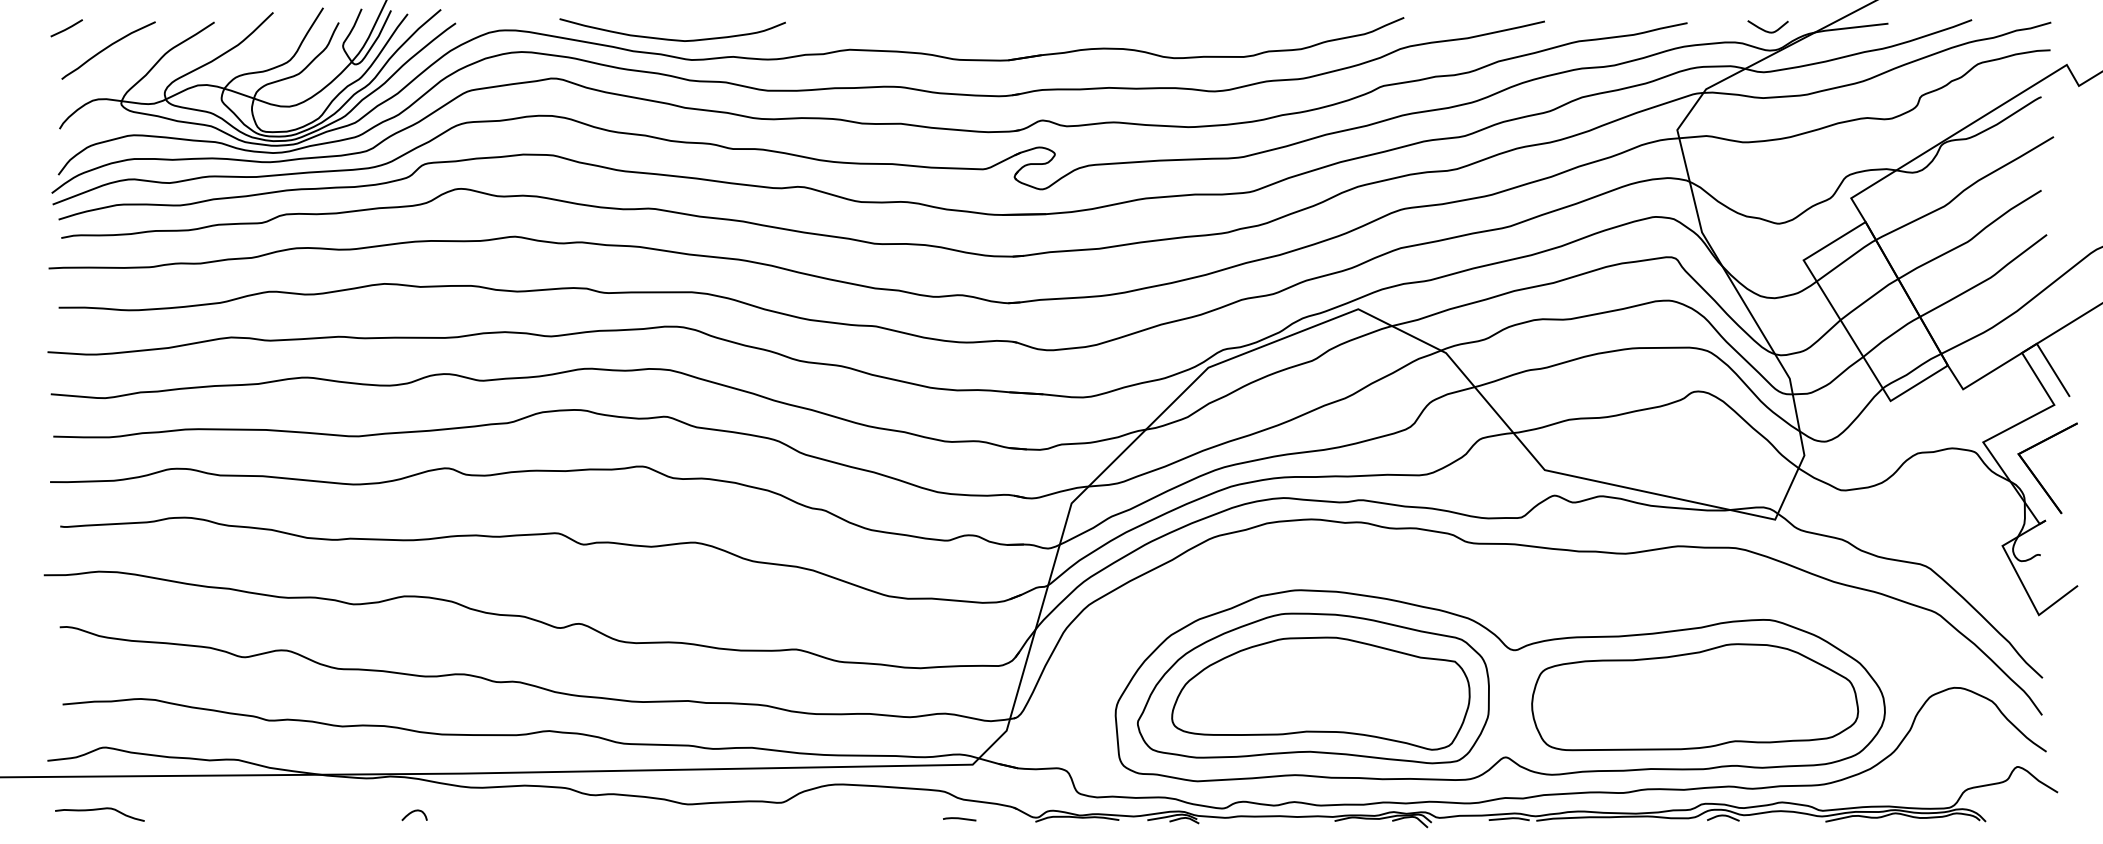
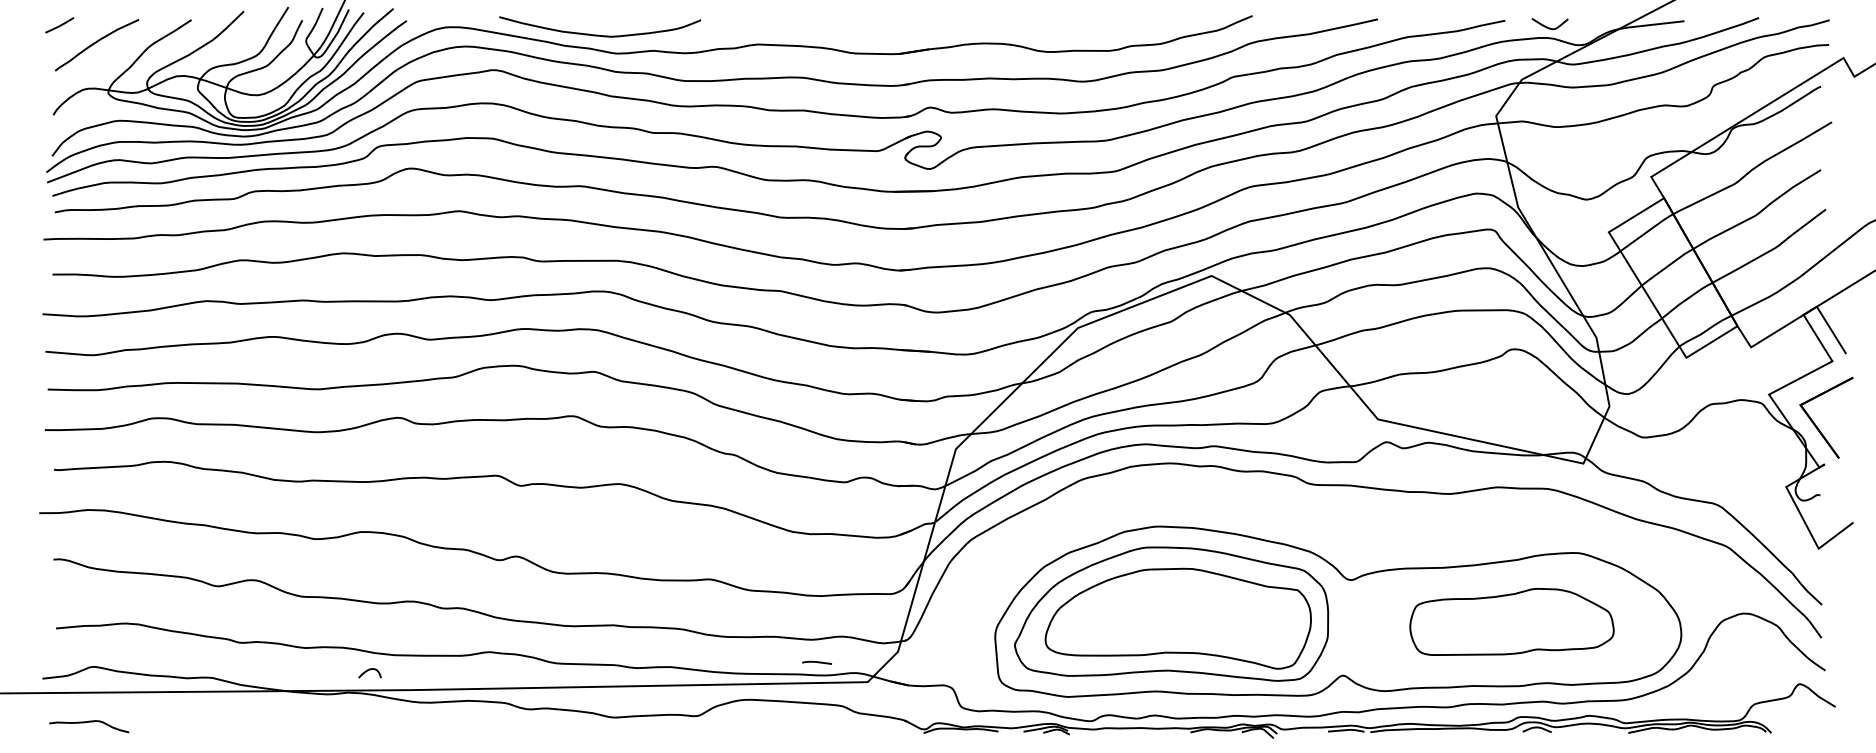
curve: (1765, 29) -> (1547, 26), moved
part: (1694, 696) -> (1511, 621), size x0.7
curve: (411, 813) -> (367, 671), moved
line: (959, 818) -> (816, 662), moved

